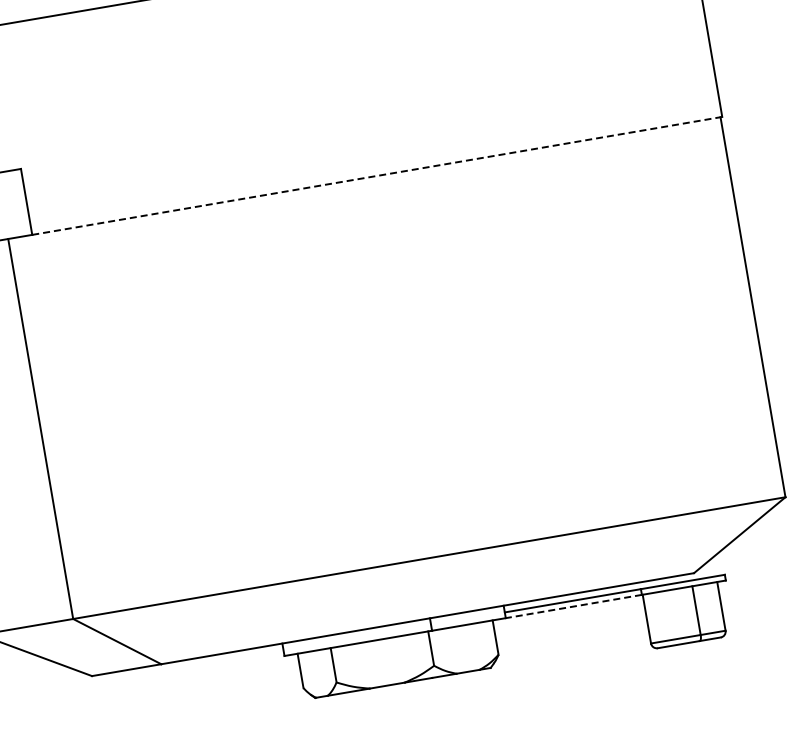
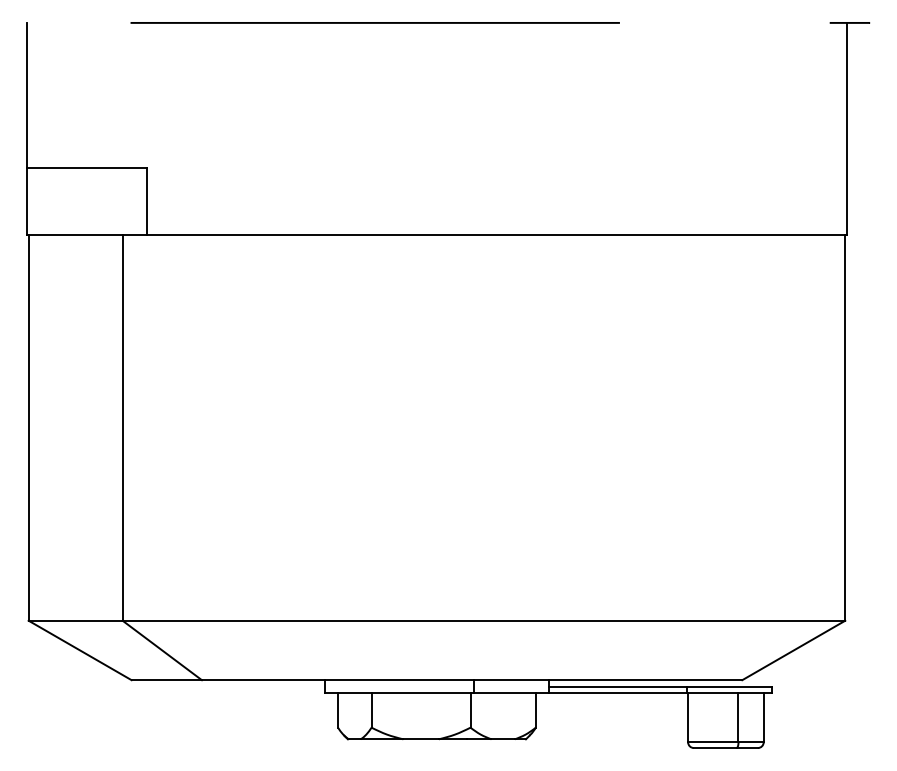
line: (377, 176) -> (497, 235), dashed -> solid
line: (573, 606) -> (617, 692), dashed -> solid

